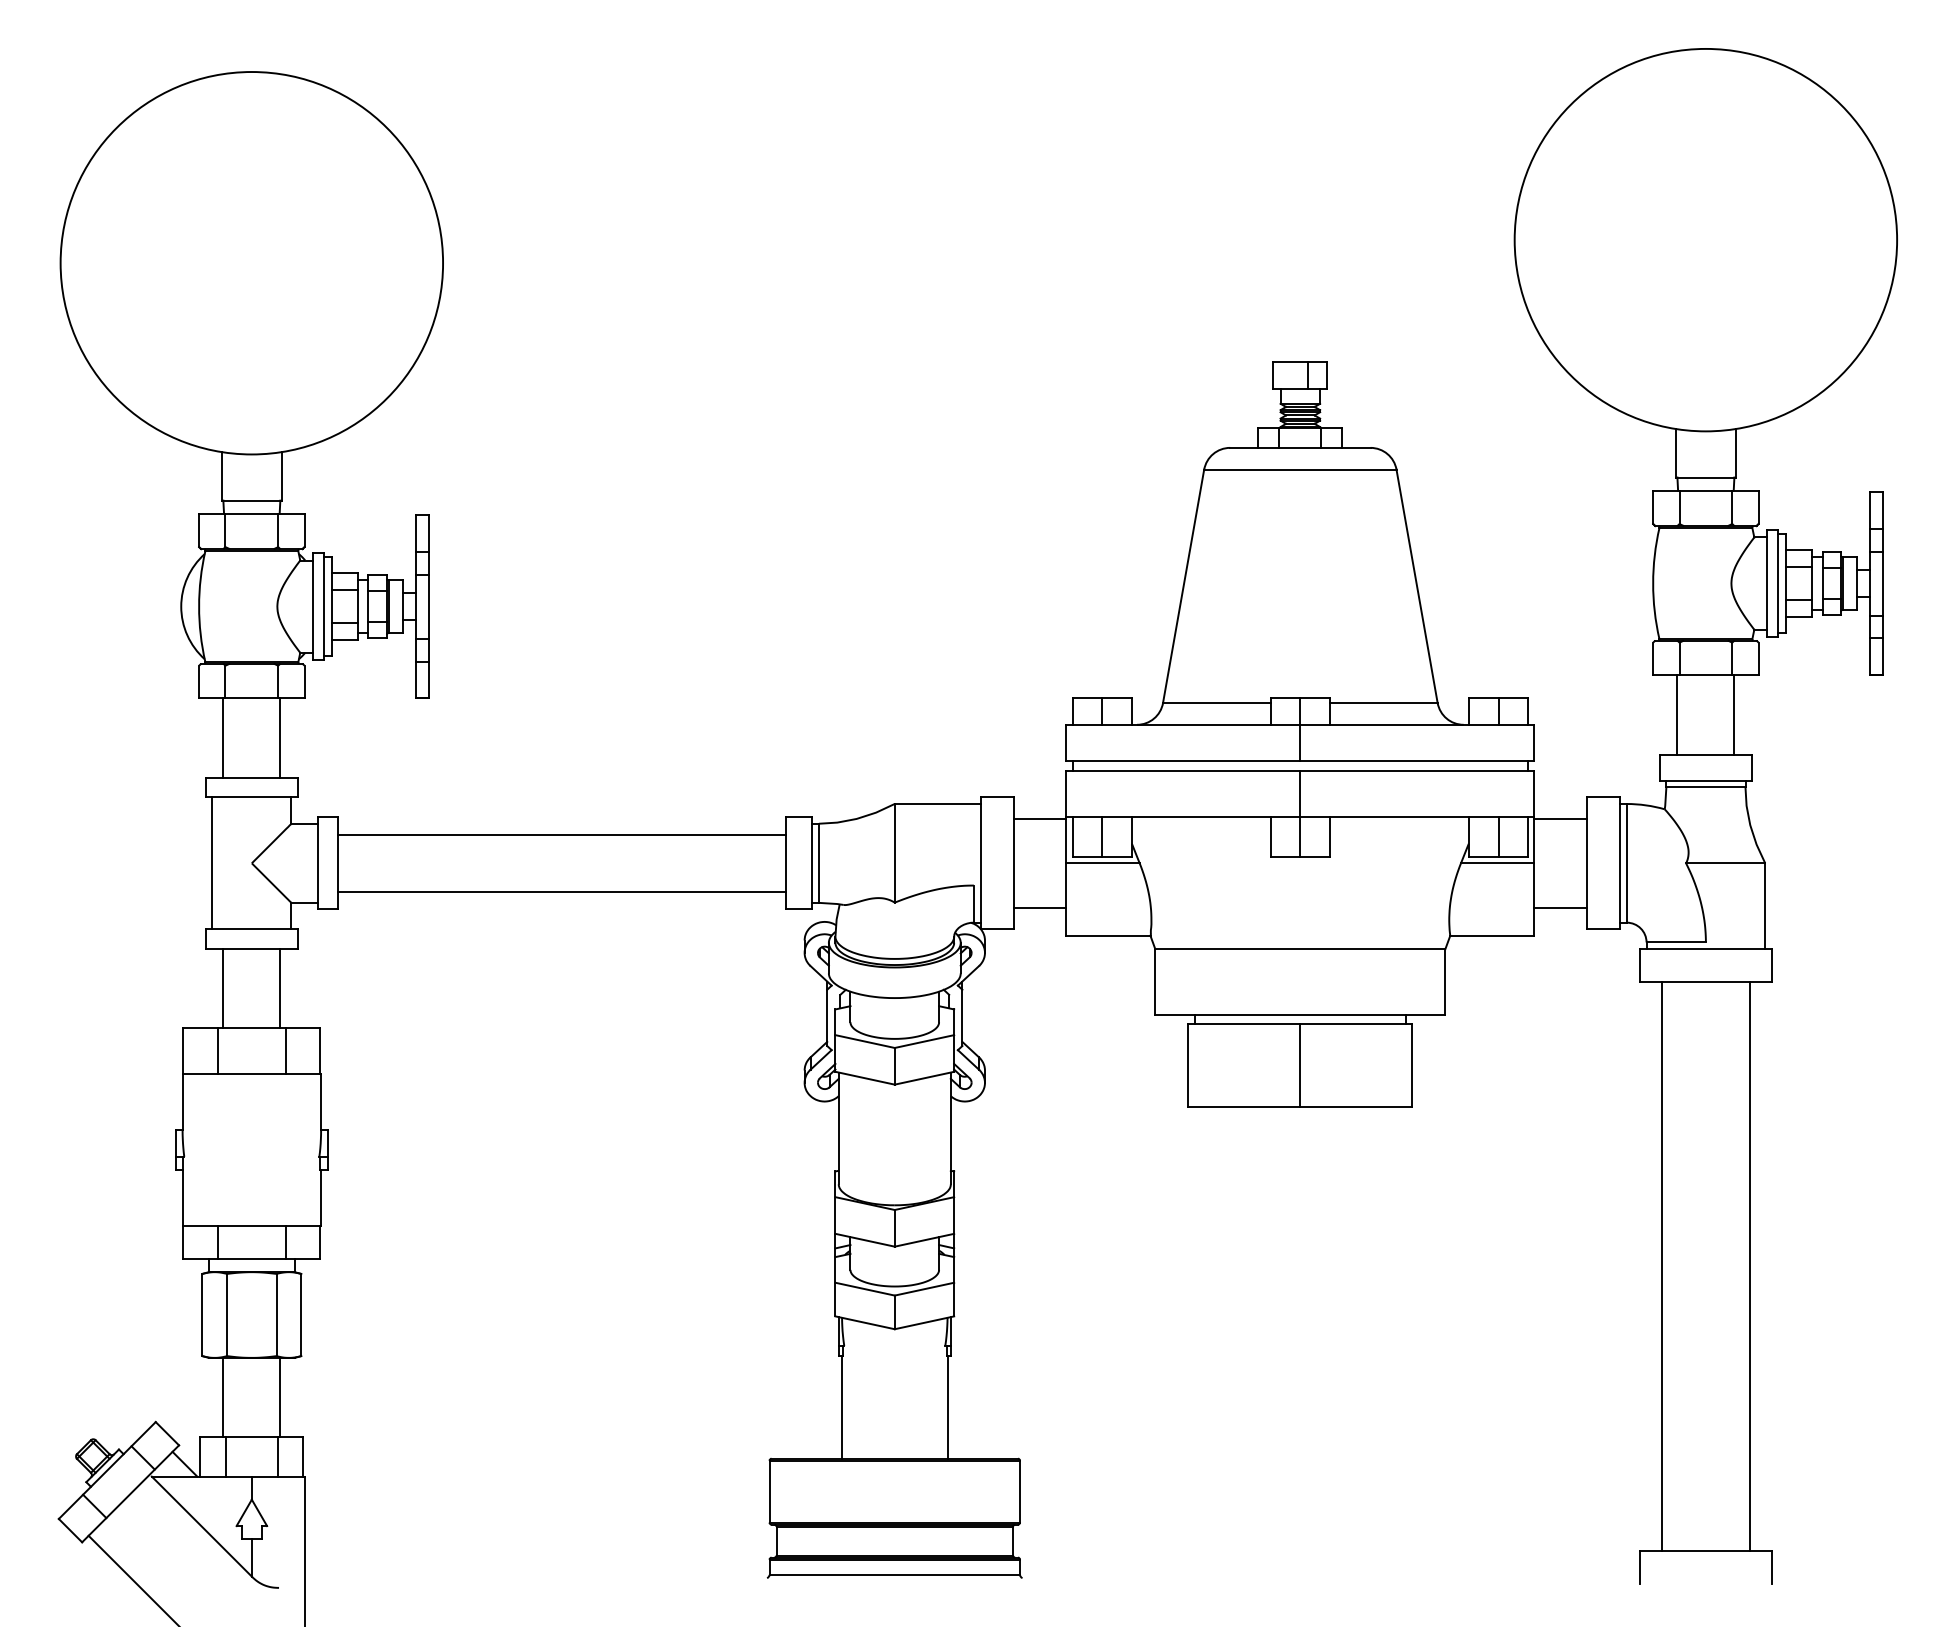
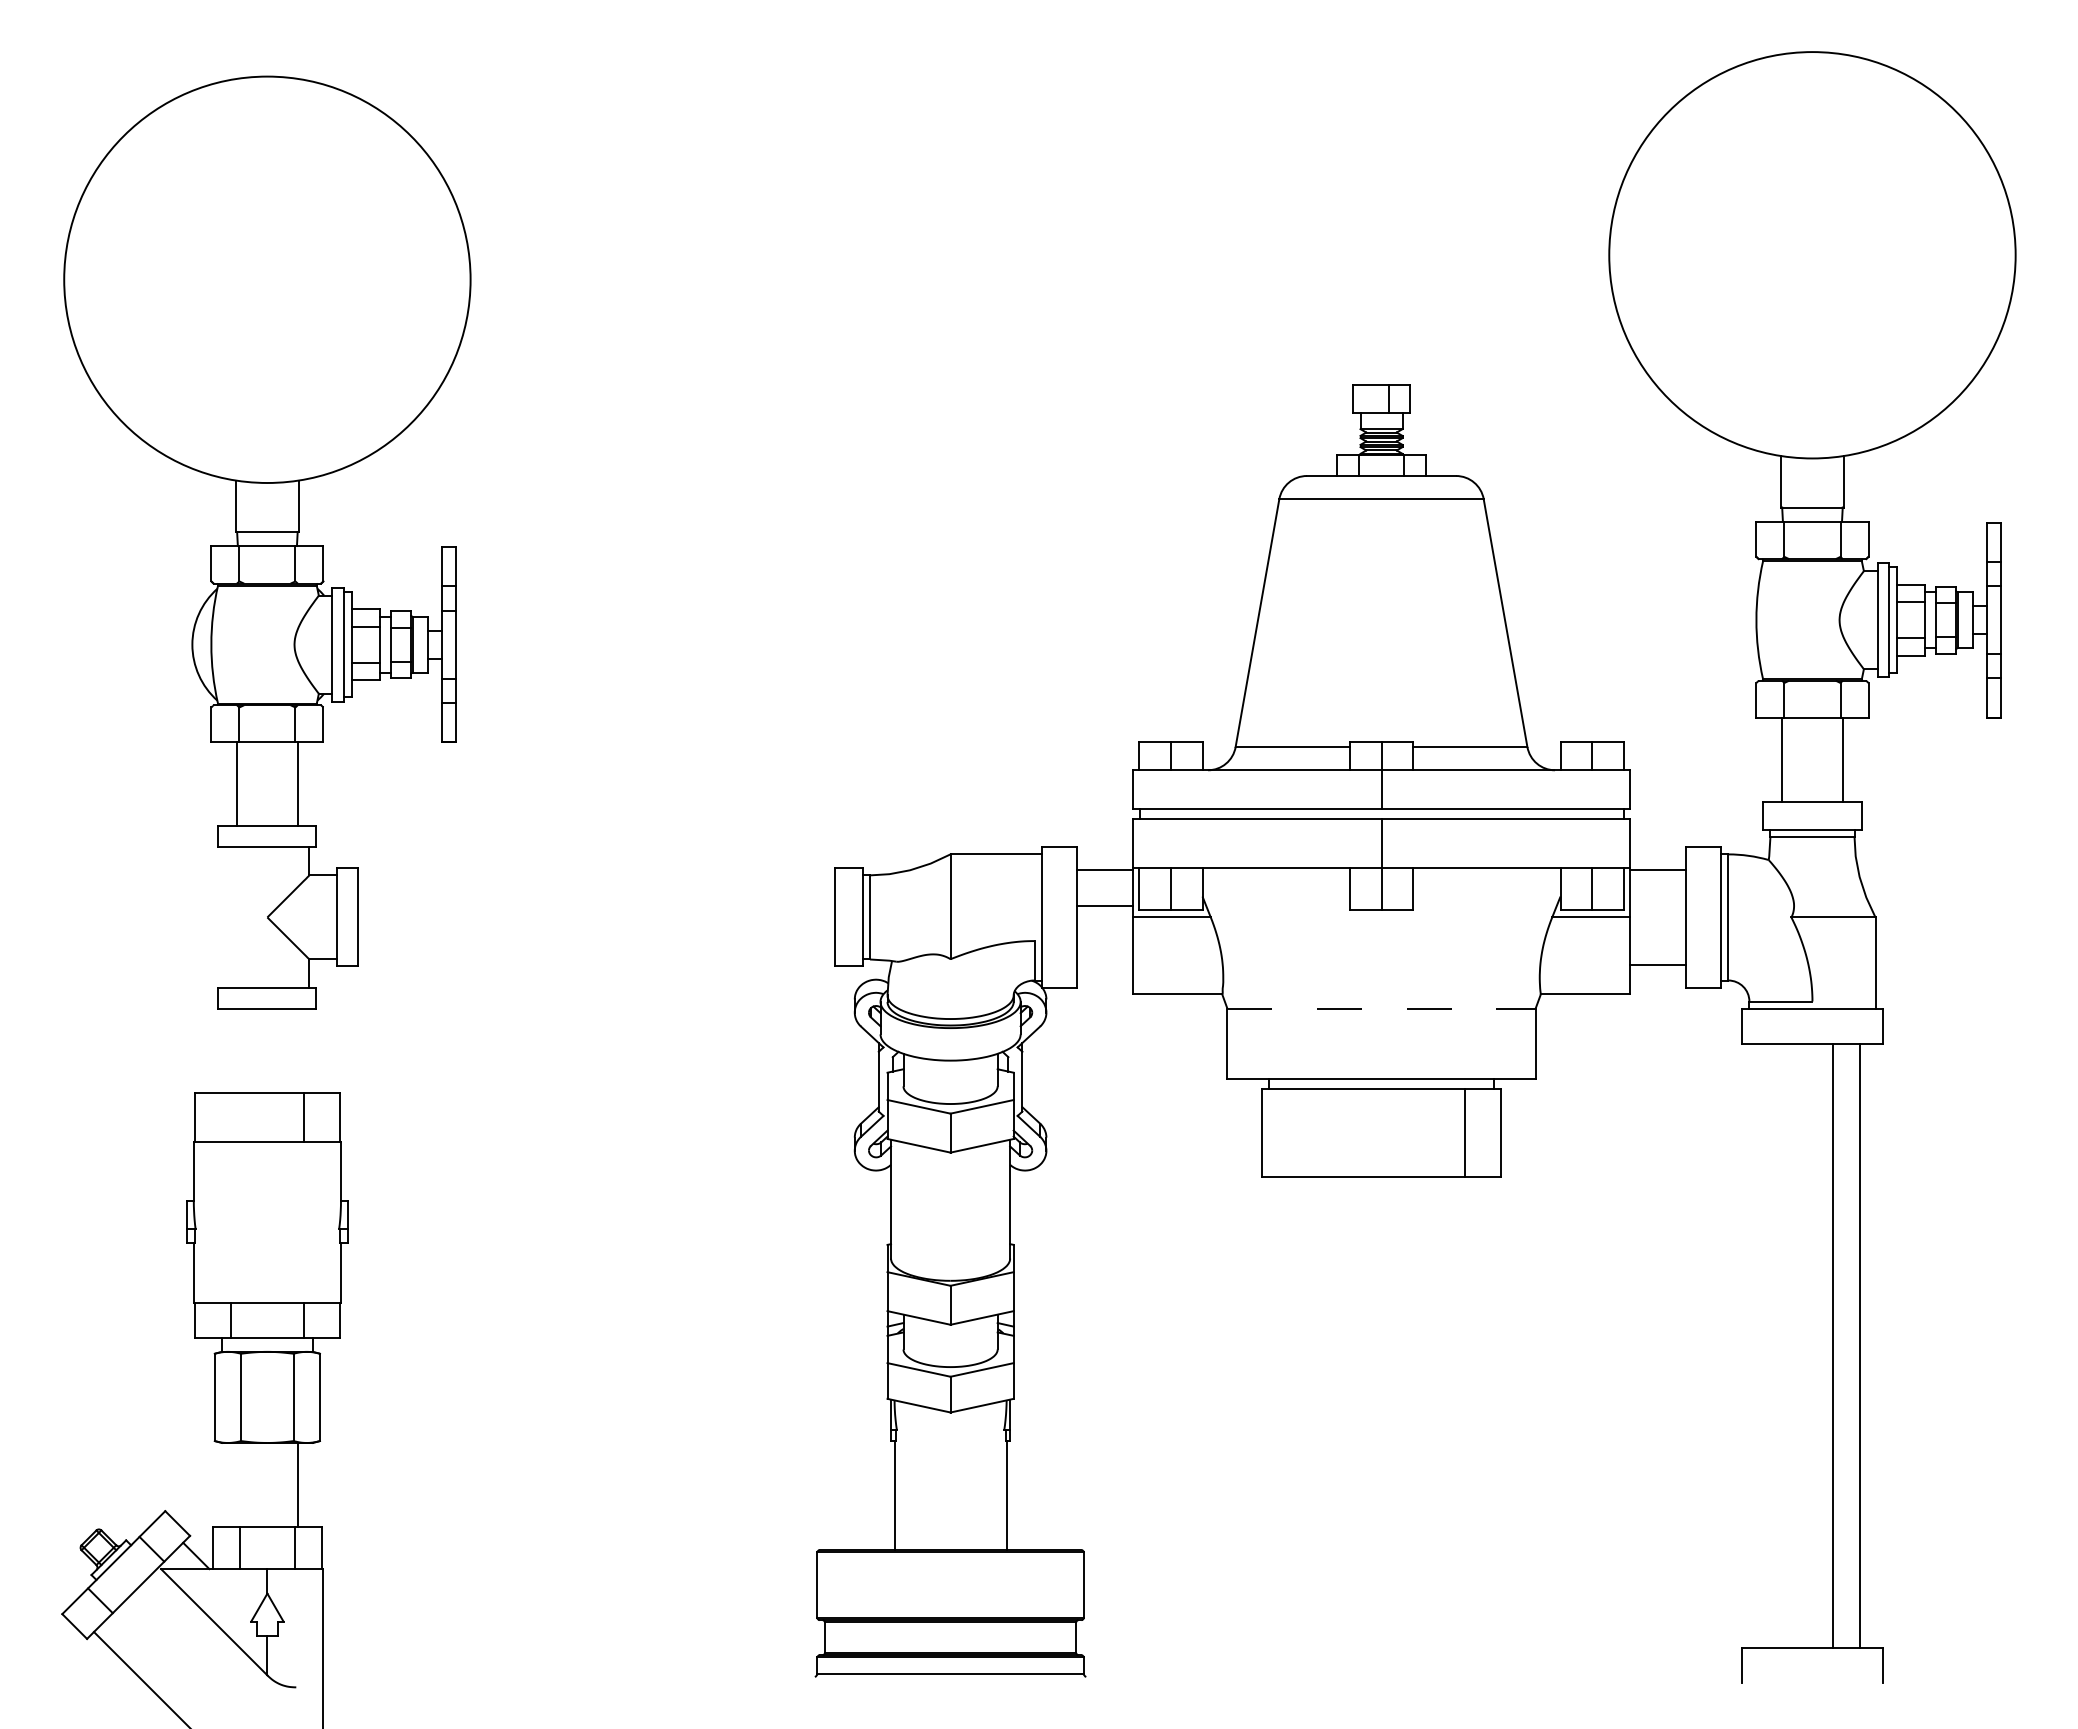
line: (561, 835) -> (596, 887), removed
line: (212, 863) -> (225, 917), removed
line: (561, 891) -> (596, 947), removed
line: (1039, 907) -> (1104, 905), moved
line: (1301, 949) -> (1382, 1008), solid -> dashed
line: (223, 988) -> (237, 1050), removed
line: (280, 988) -> (297, 1050), removed
line: (218, 1050) -> (231, 1116), removed
line: (1300, 1065) -> (1464, 1132), moved
line: (1661, 1266) -> (1833, 1345), moved
line: (223, 1396) -> (237, 1484), removed

